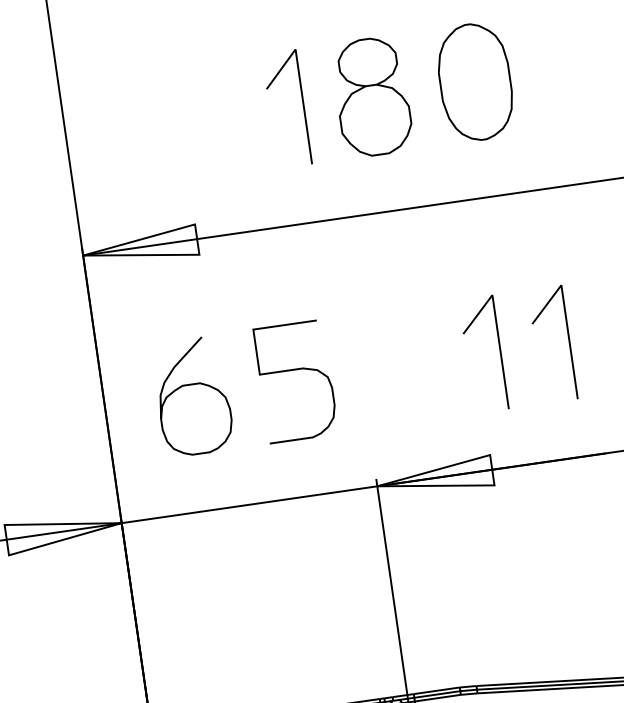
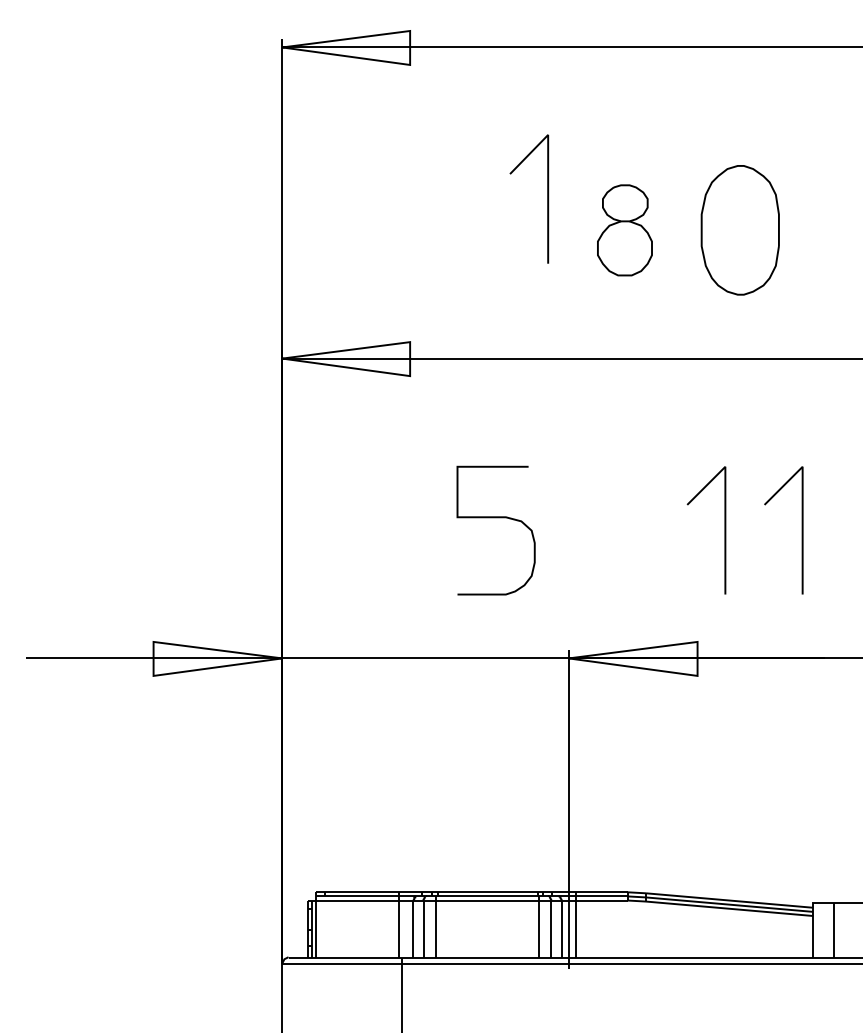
part: (372, 97) -> (624, 230), size x0.7
curve: (303, 106) -> (547, 198), moved
curve: (191, 385) -> (380, 518), removed

